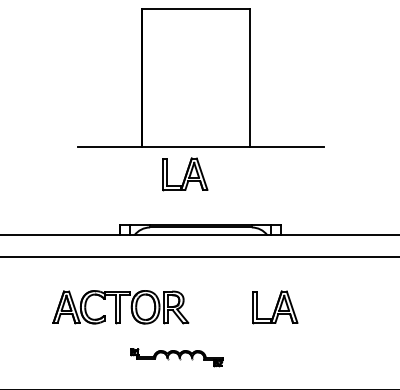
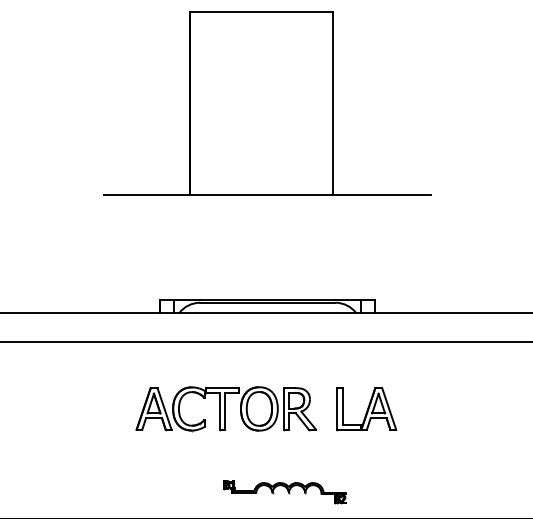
part: (185, 174) -> (247, 232), removed
part: (120, 307) -> (225, 409), moved
part: (176, 357) -> (284, 491), moved

